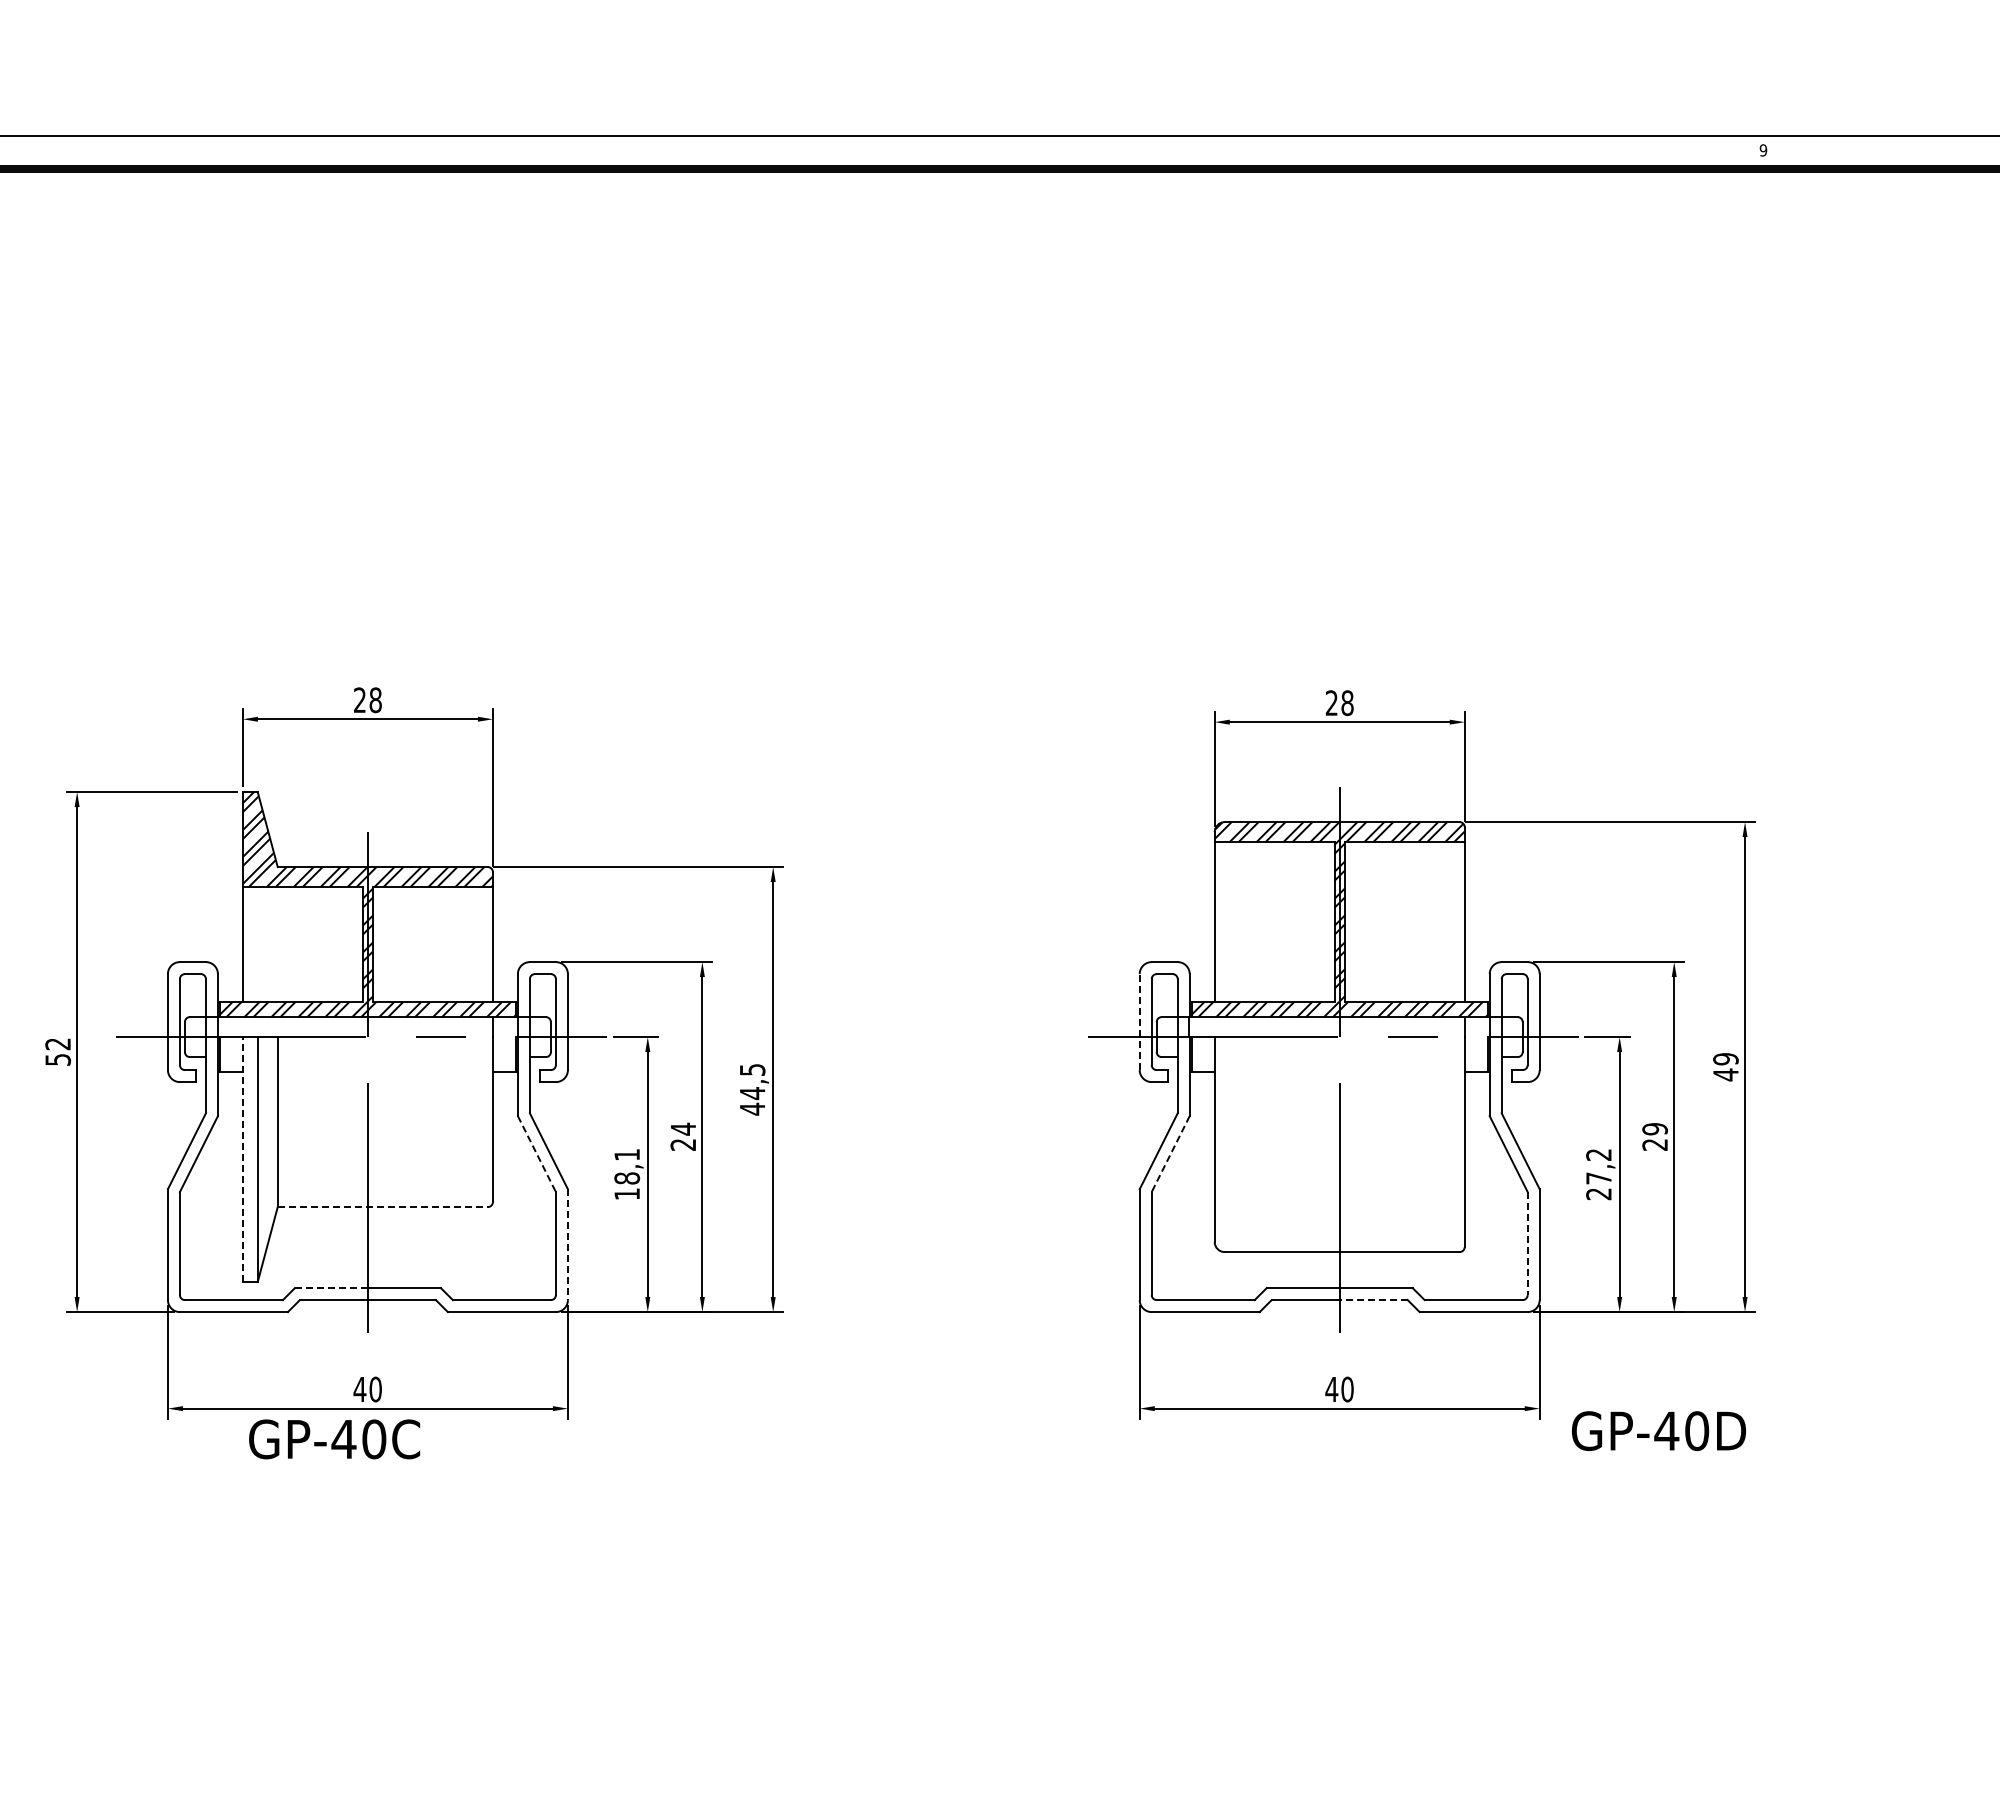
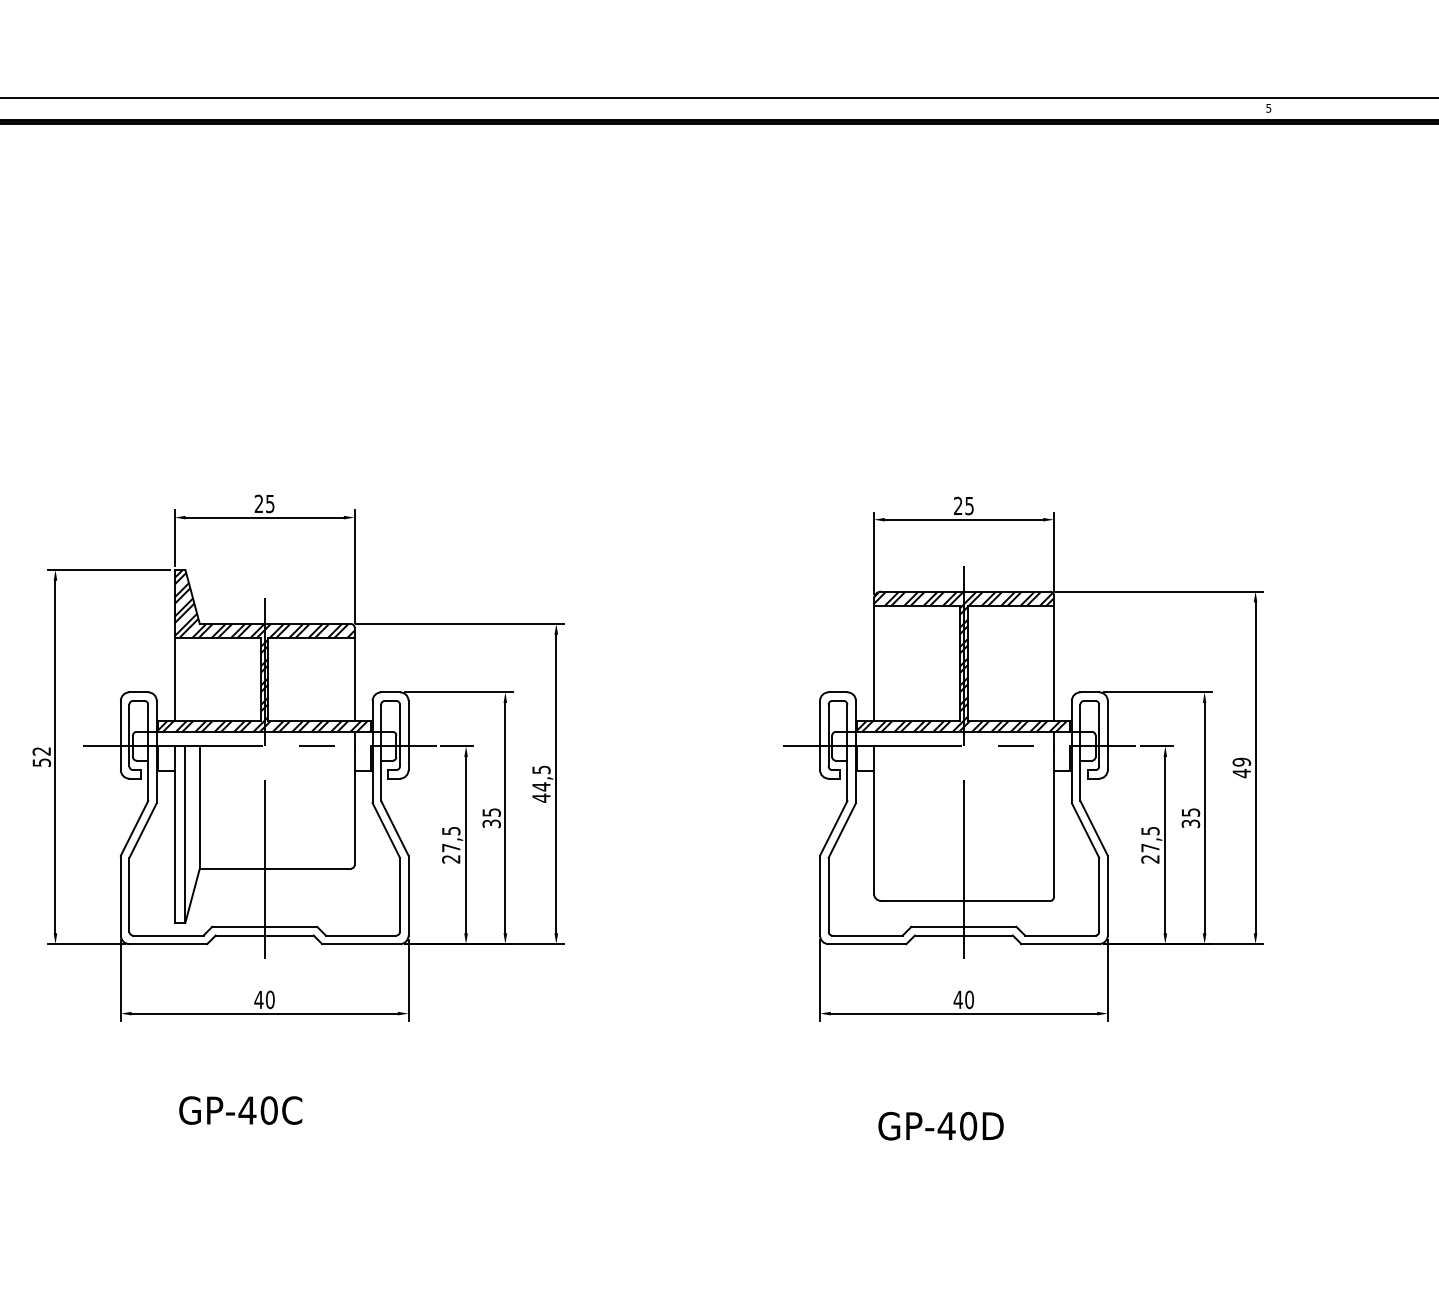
text: (1763, 150) -> (1268, 108), 9 -> 5
text: (375, 700) -> (270, 504), 28 -> 25
text: (1347, 702) -> (969, 505), 28 -> 25
line: (1139, 1022) -> (819, 735), dashed -> solid
text: (683, 1136) -> (491, 817), 24 -> 35
text: (1655, 1136) -> (1191, 817), 29 -> 35
line: (537, 1154) -> (386, 830), dashed -> solid
line: (1170, 1154) -> (842, 830), dashed -> solid
text: (1598, 1154) -> (1150, 830), 27,2 -> 27,5
line: (242, 1159) -> (174, 834), dashed -> solid
text: (627, 1174) -> (451, 845), 18,1 -> 27,5
line: (383, 1207) -> (275, 868), dashed -> solid
line: (1527, 1244) -> (1099, 895), dashed -> solid
line: (567, 1245) -> (408, 896), dashed -> solid
line: (330, 1288) -> (237, 927), dashed -> solid
line: (1373, 1300) -> (988, 935), dashed -> solid
text: (1658, 1430) -> (940, 1125), moved
text: (334, 1439) -> (240, 1110), moved

